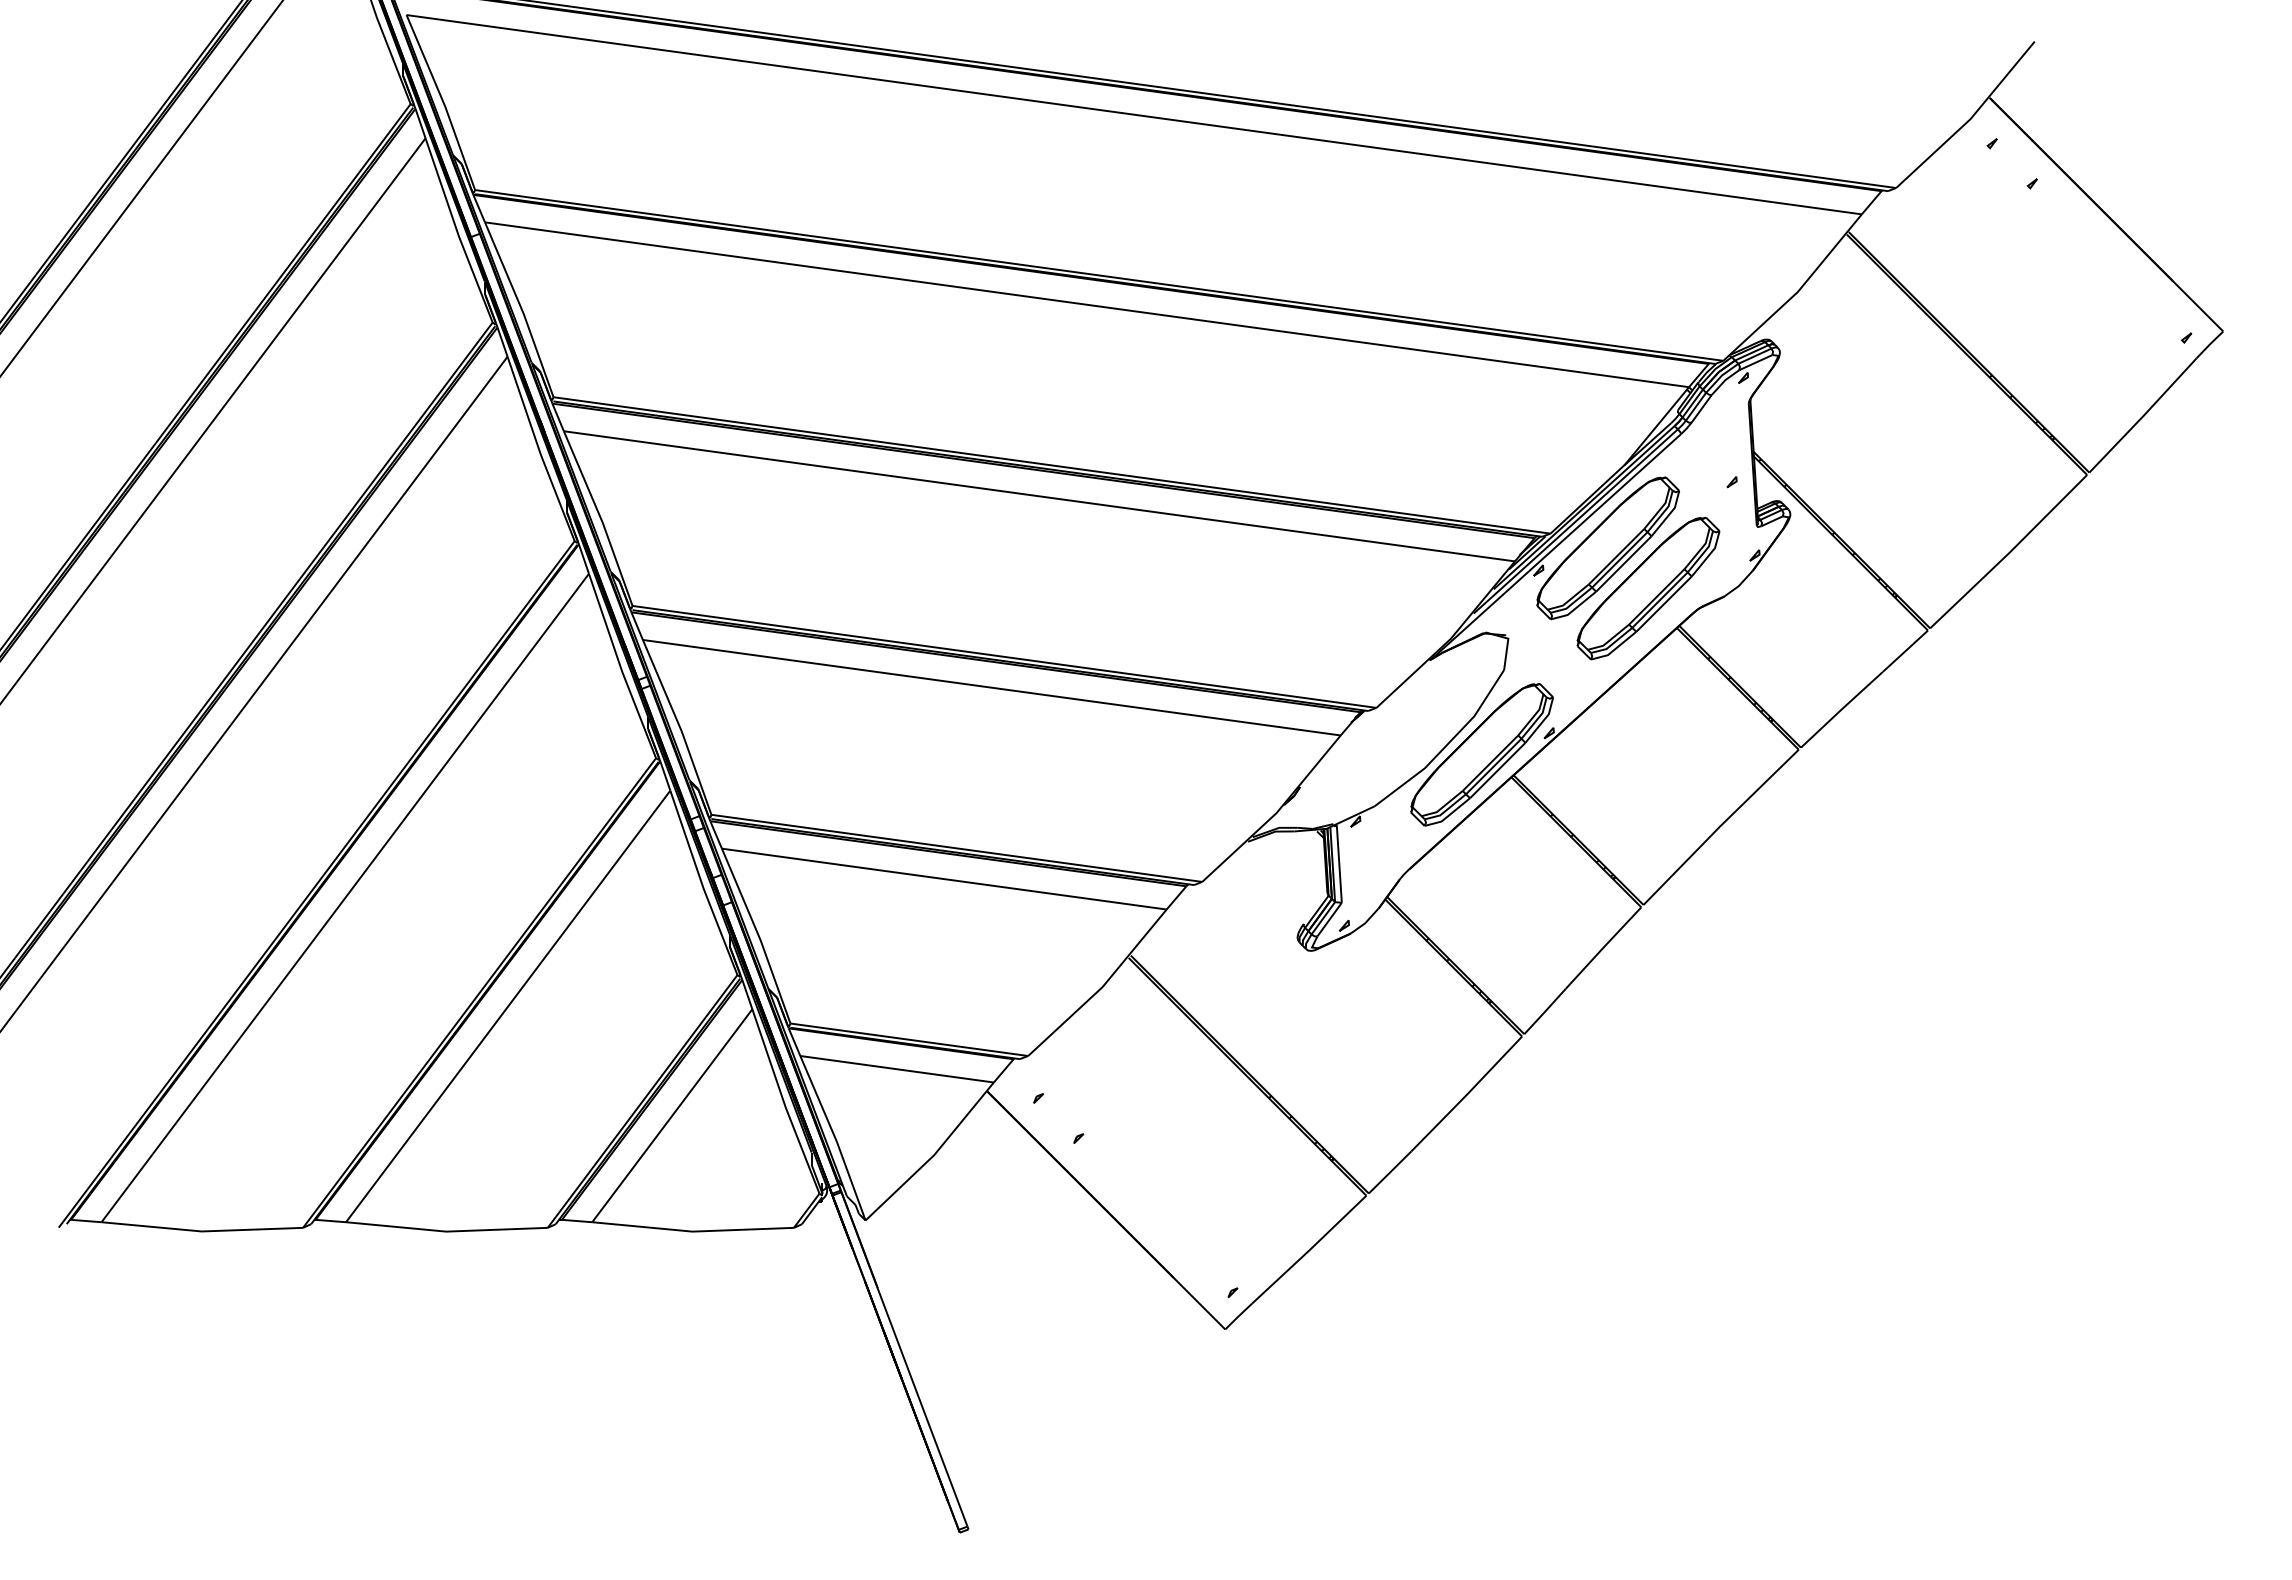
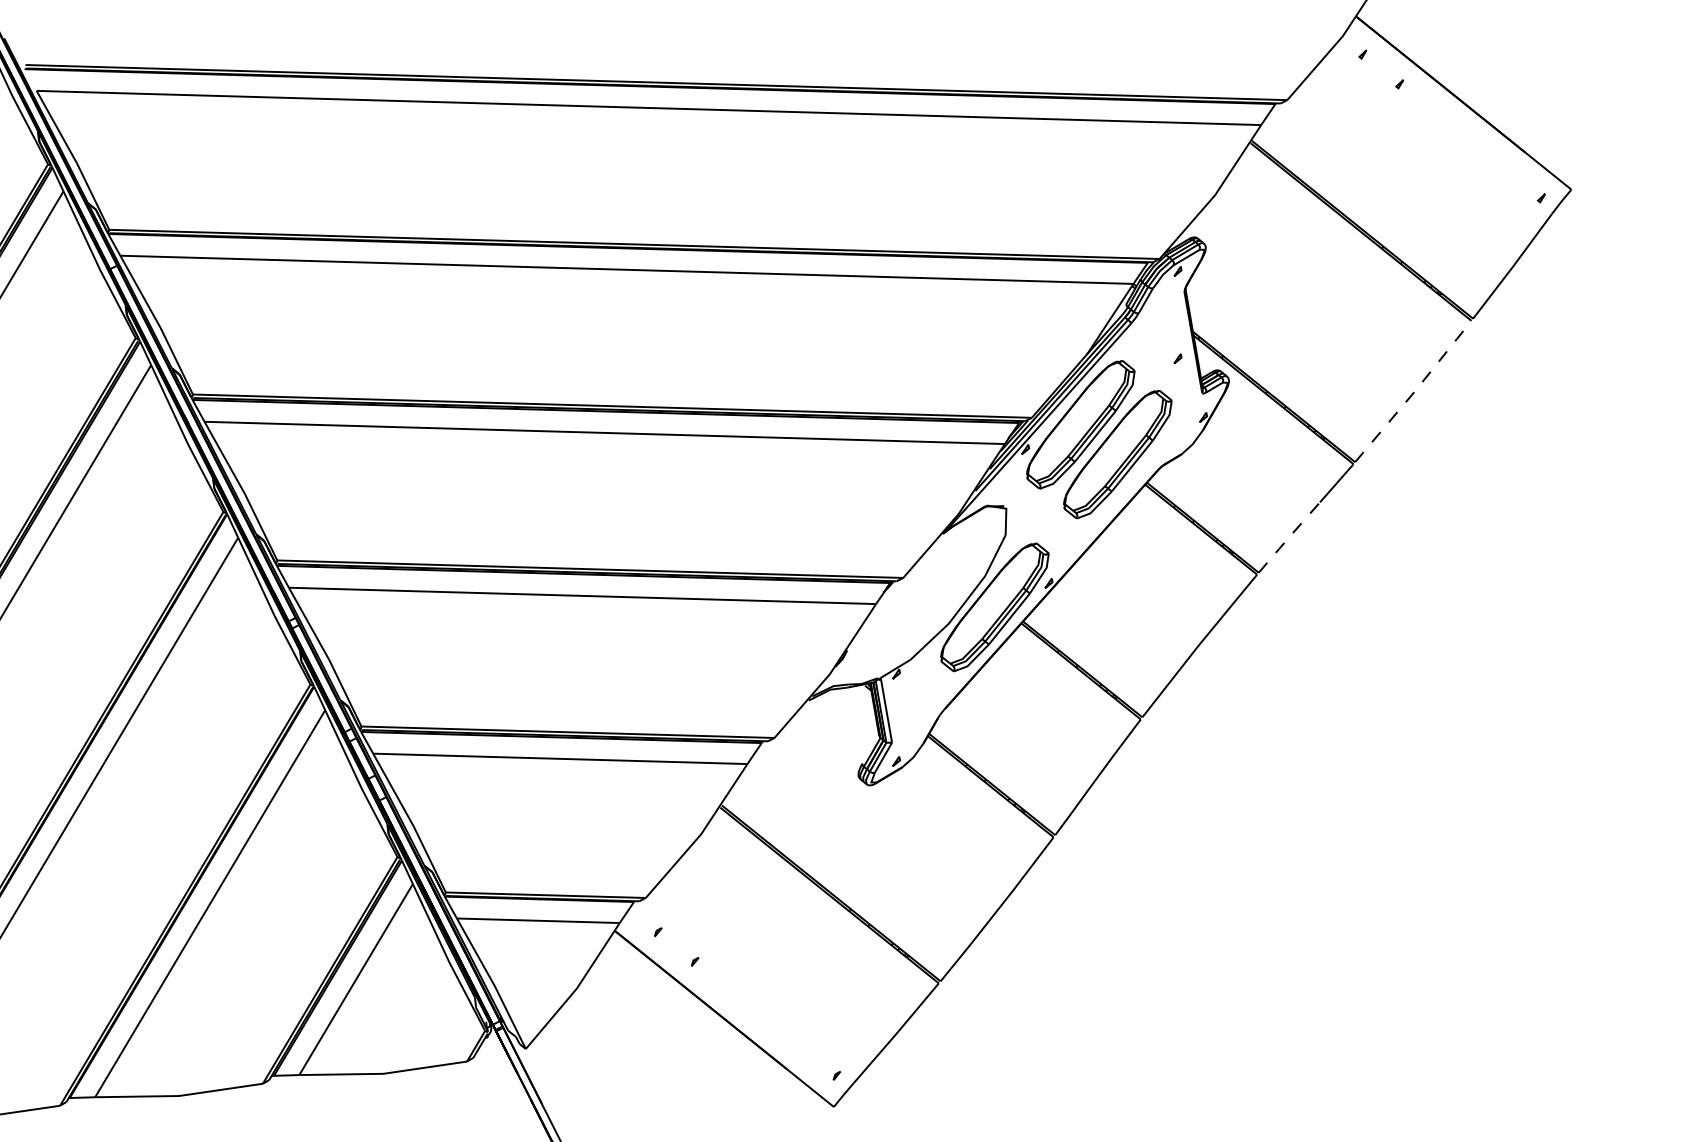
line: (2009, 552) -> (1414, 392), solid -> dashed
line: (1841, 709) -> (1288, 537), solid -> dashed

